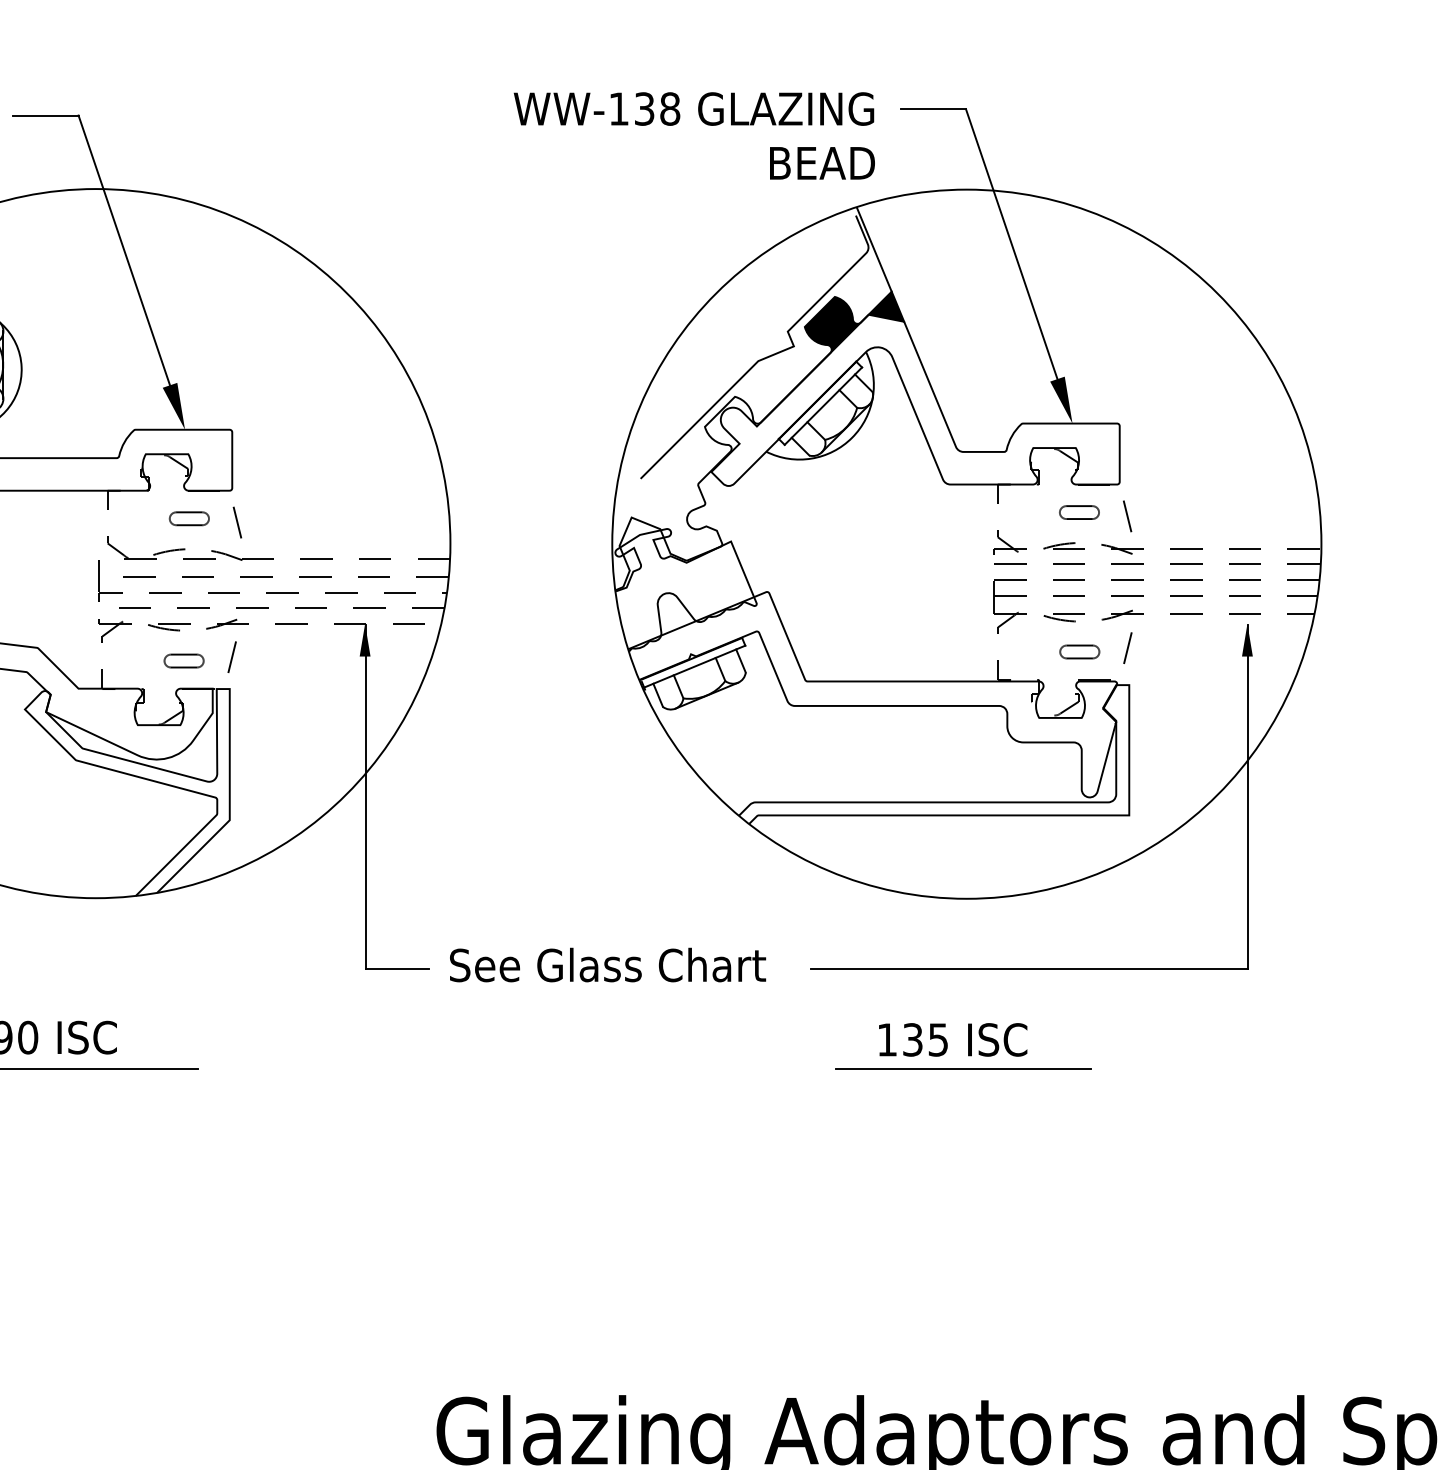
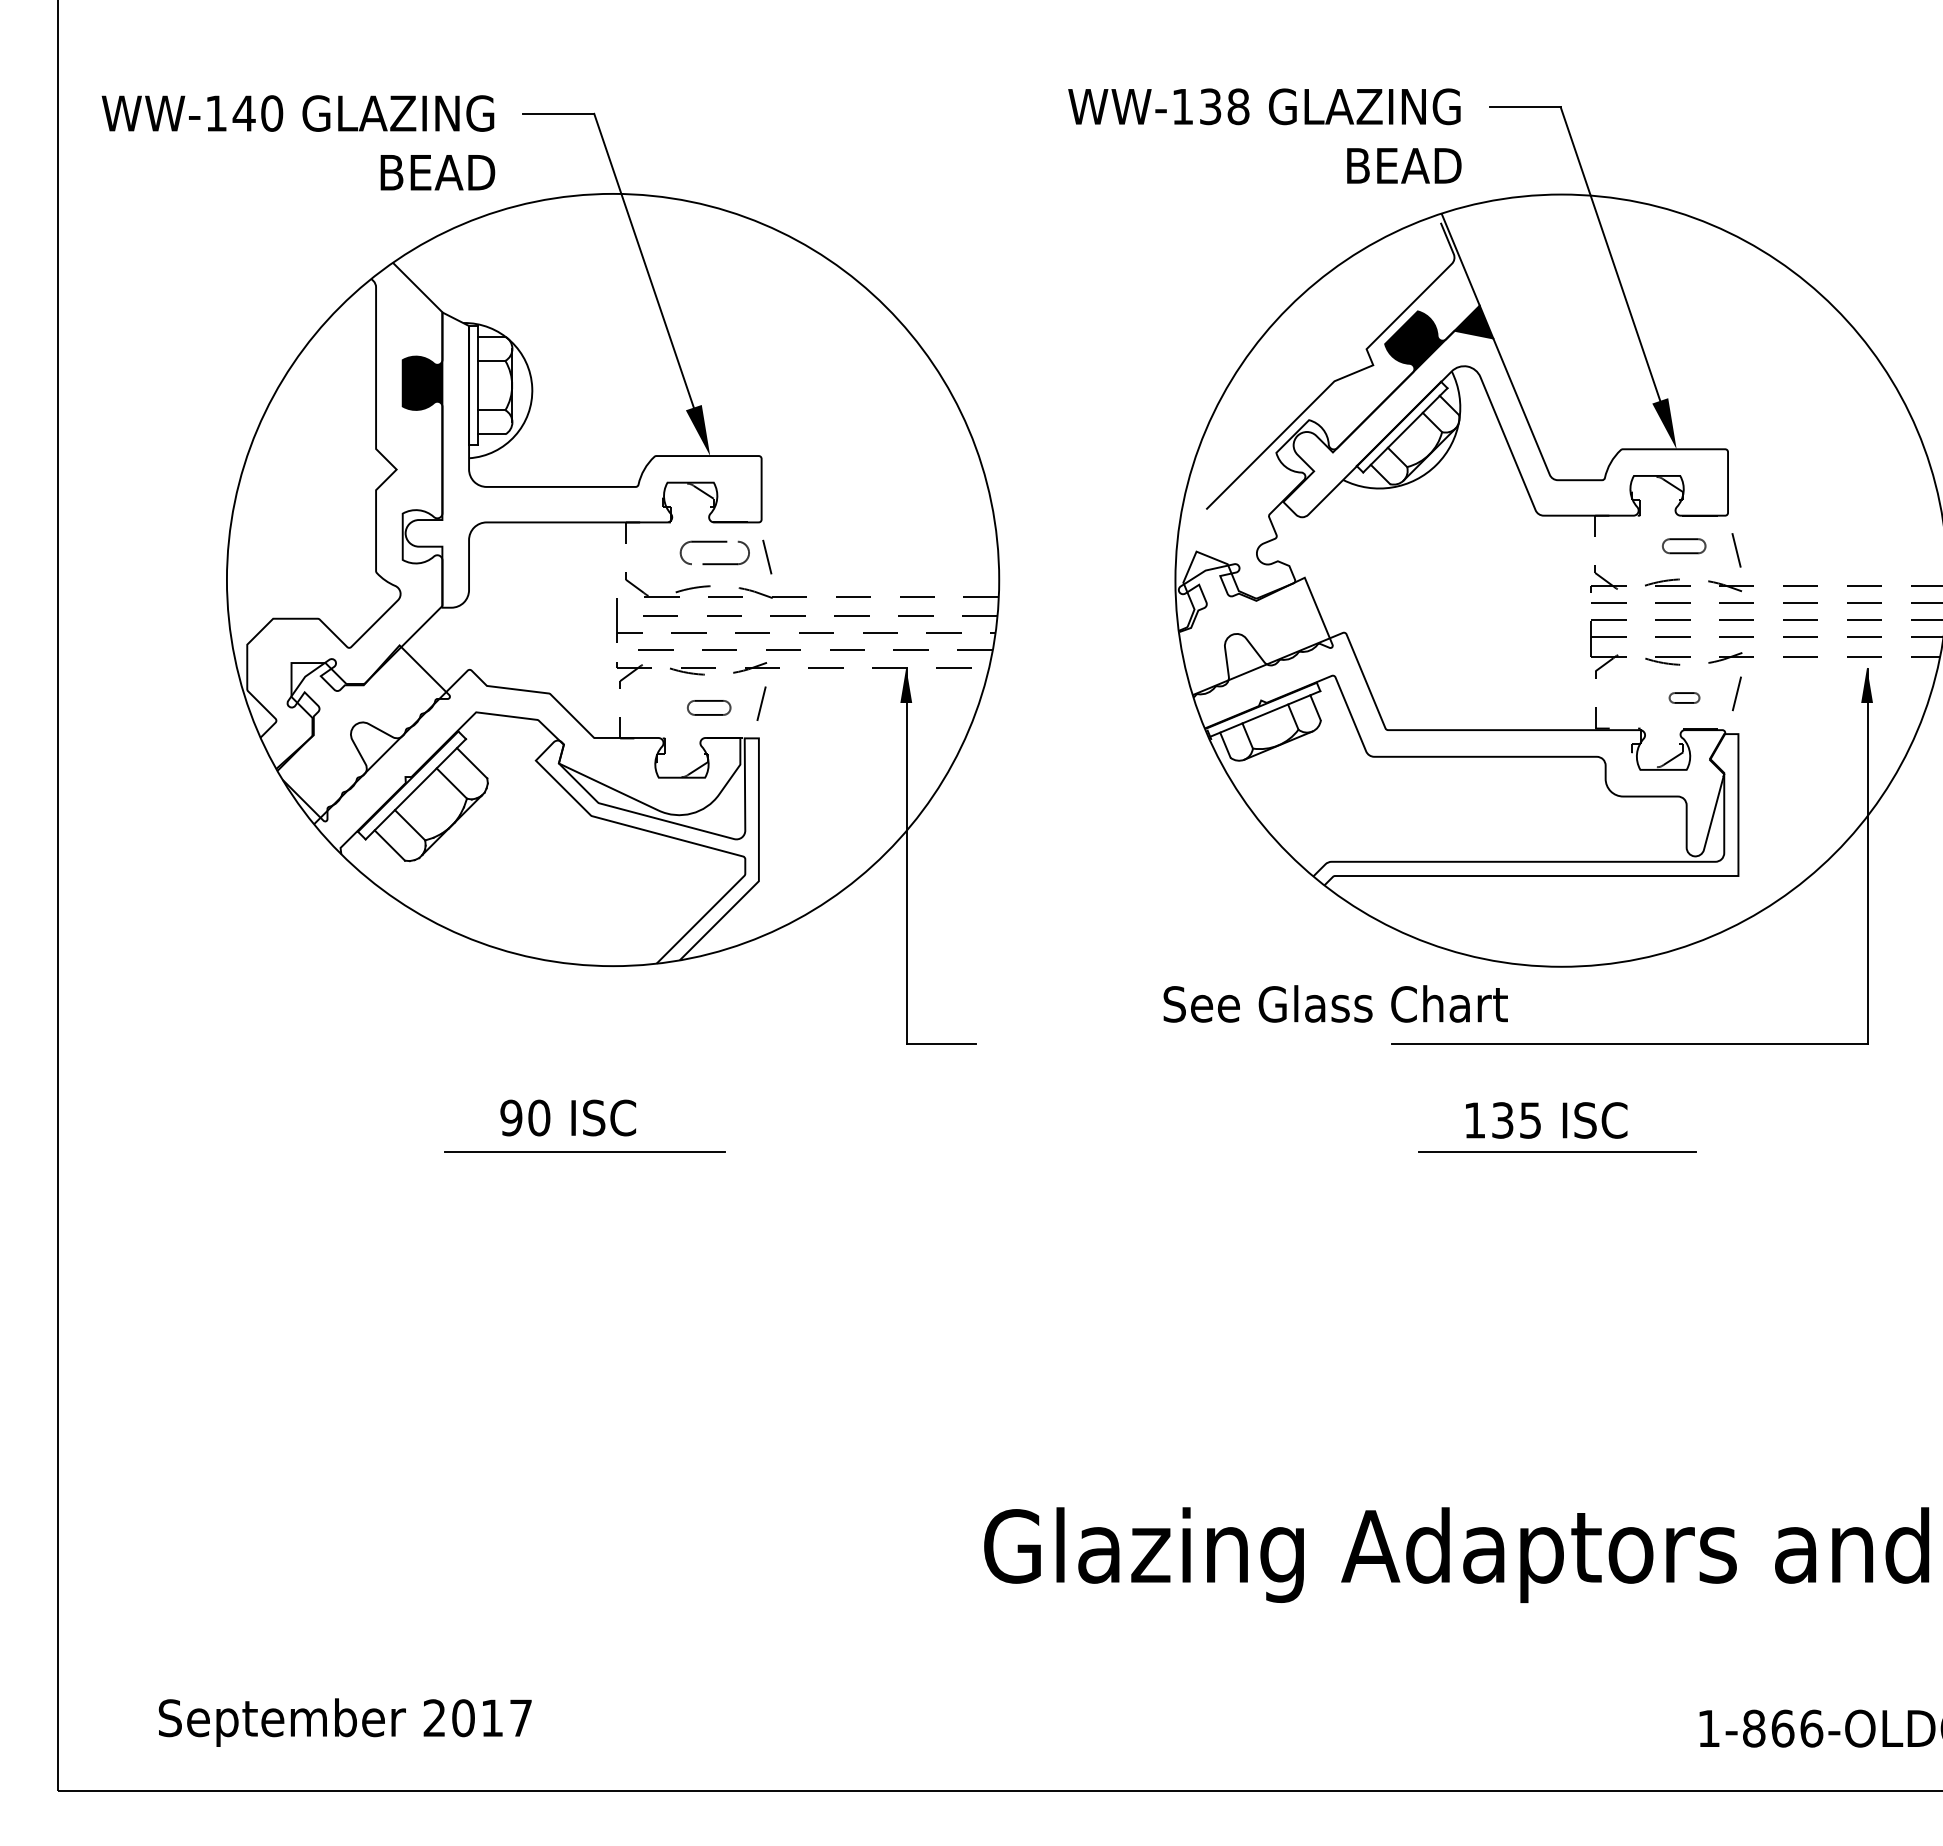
part: (188, 518) -> (714, 552), size x1.6
part: (1079, 651) -> (1684, 697), size x0.7
text: (607, 964) -> (1335, 1003), moved

